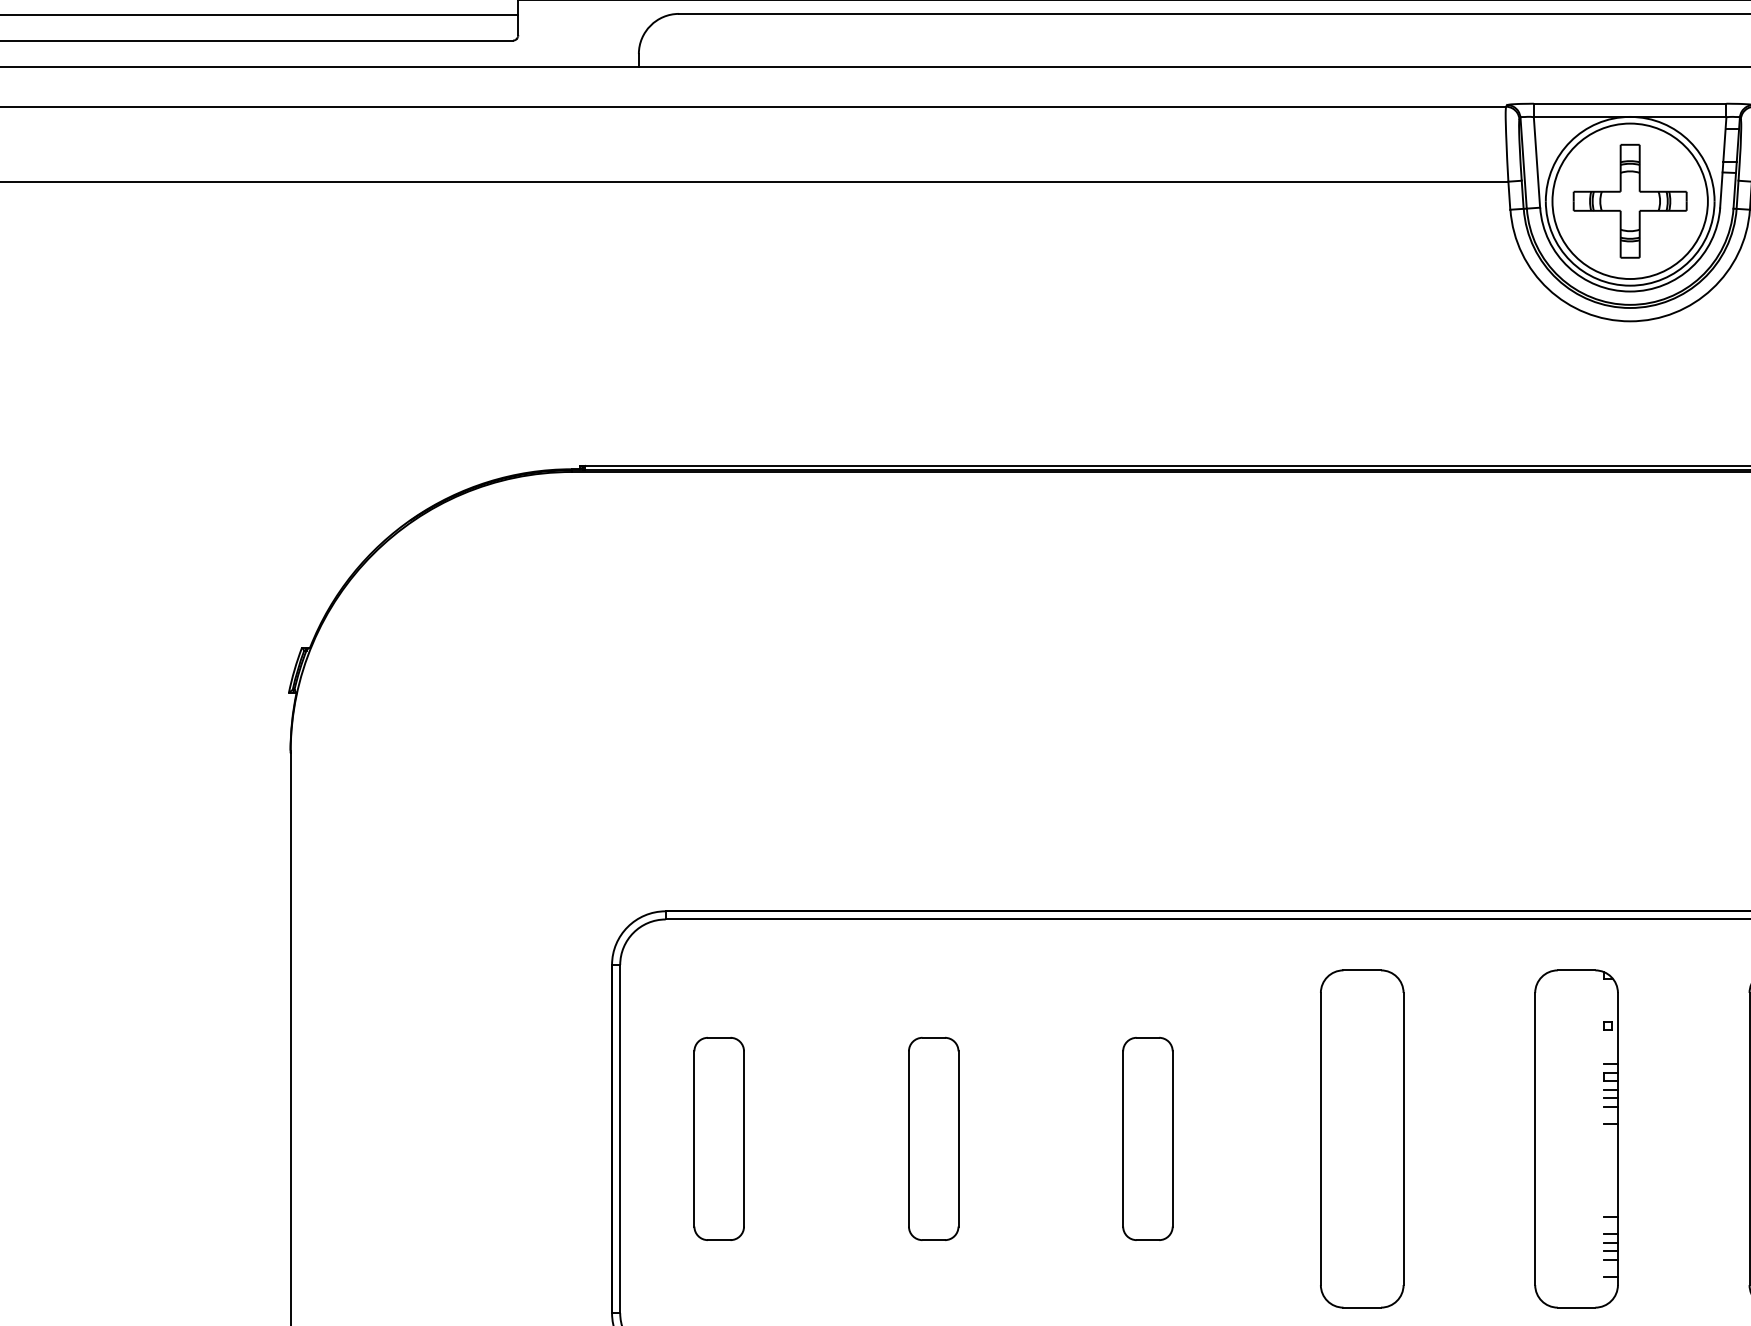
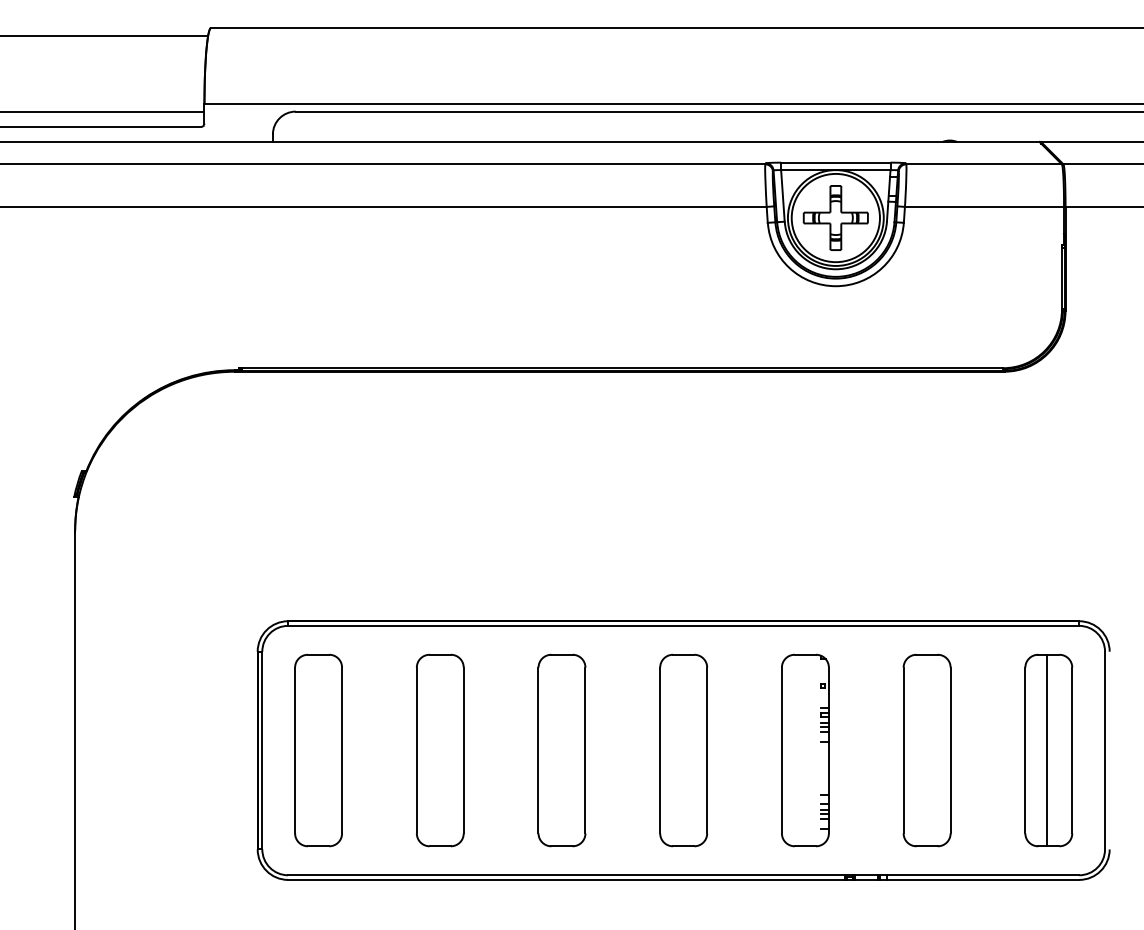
part: (719, 1138) -> (318, 750), size x1.67
part: (933, 1138) -> (440, 750), size x1.67
part: (1147, 1138) -> (561, 750), size x1.67

